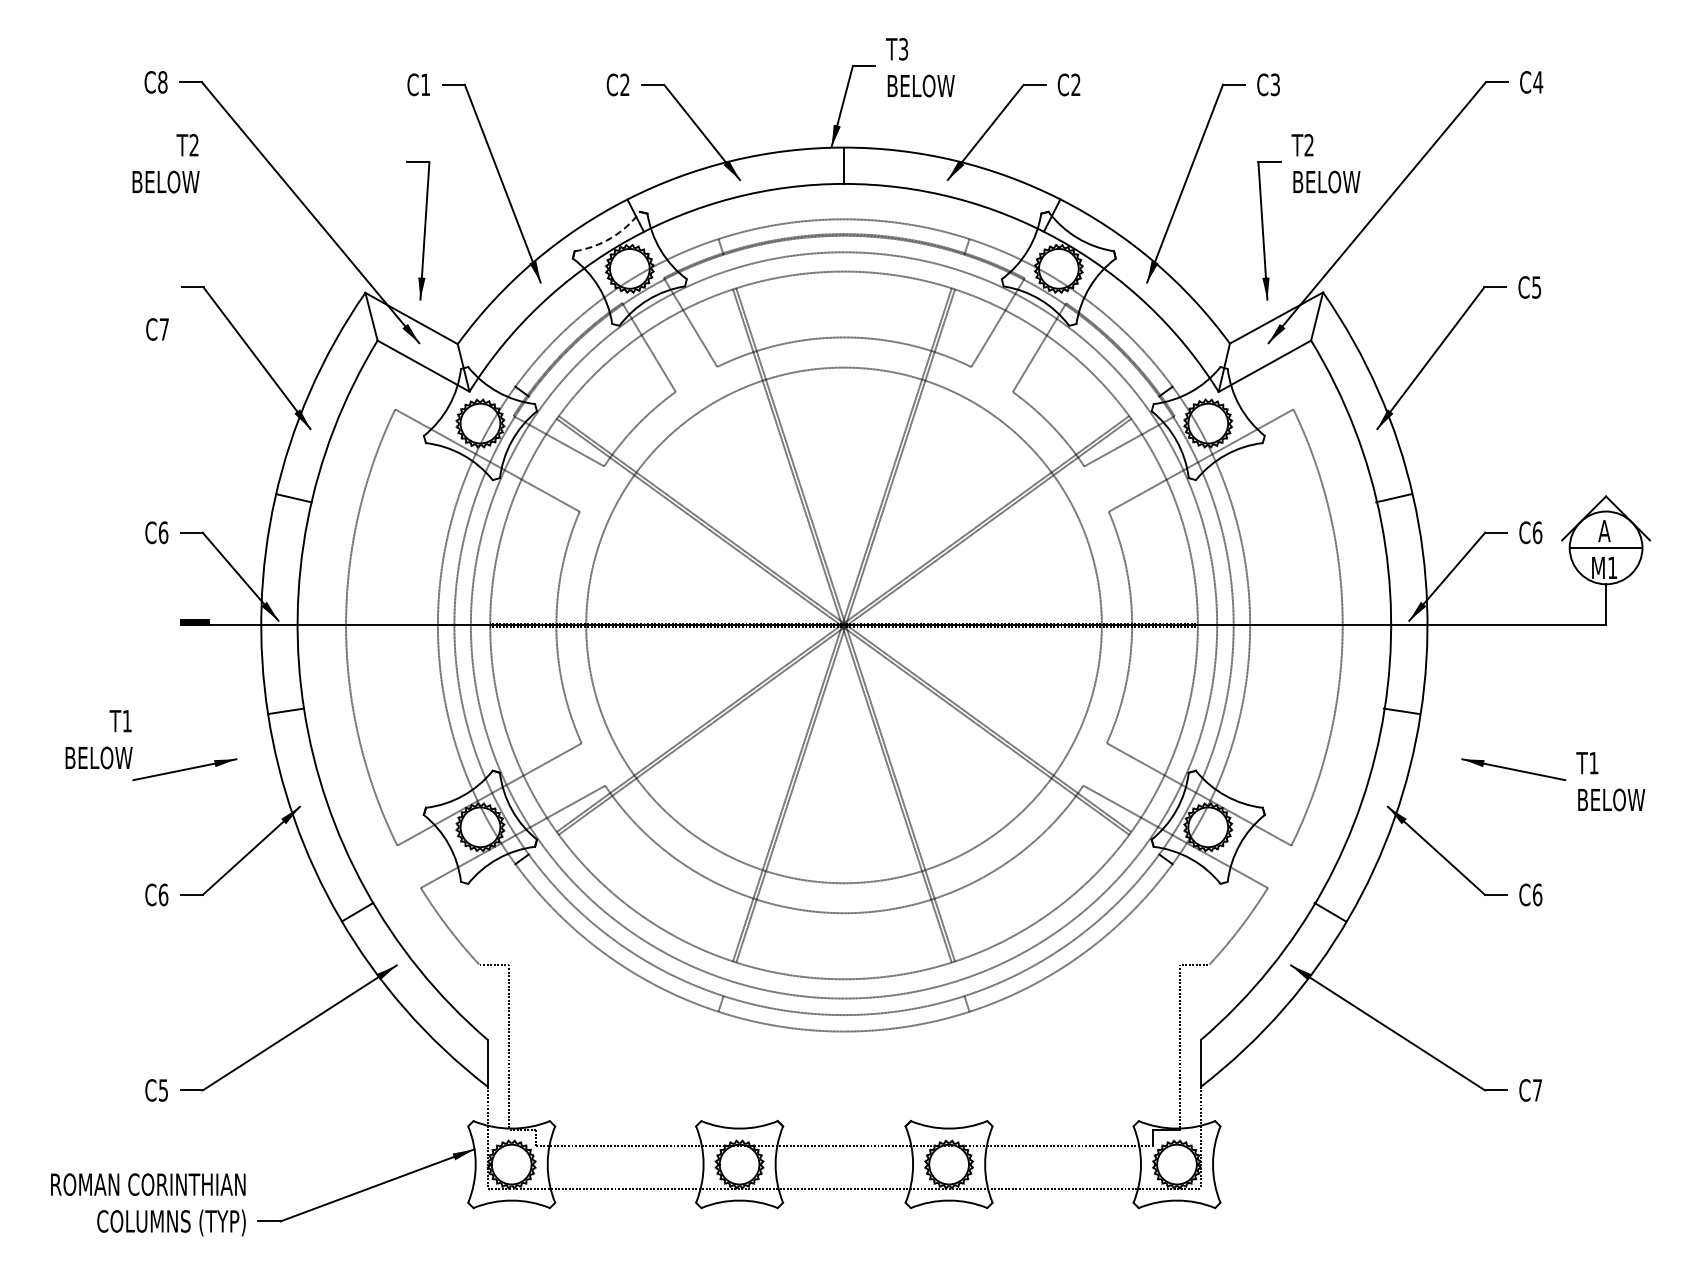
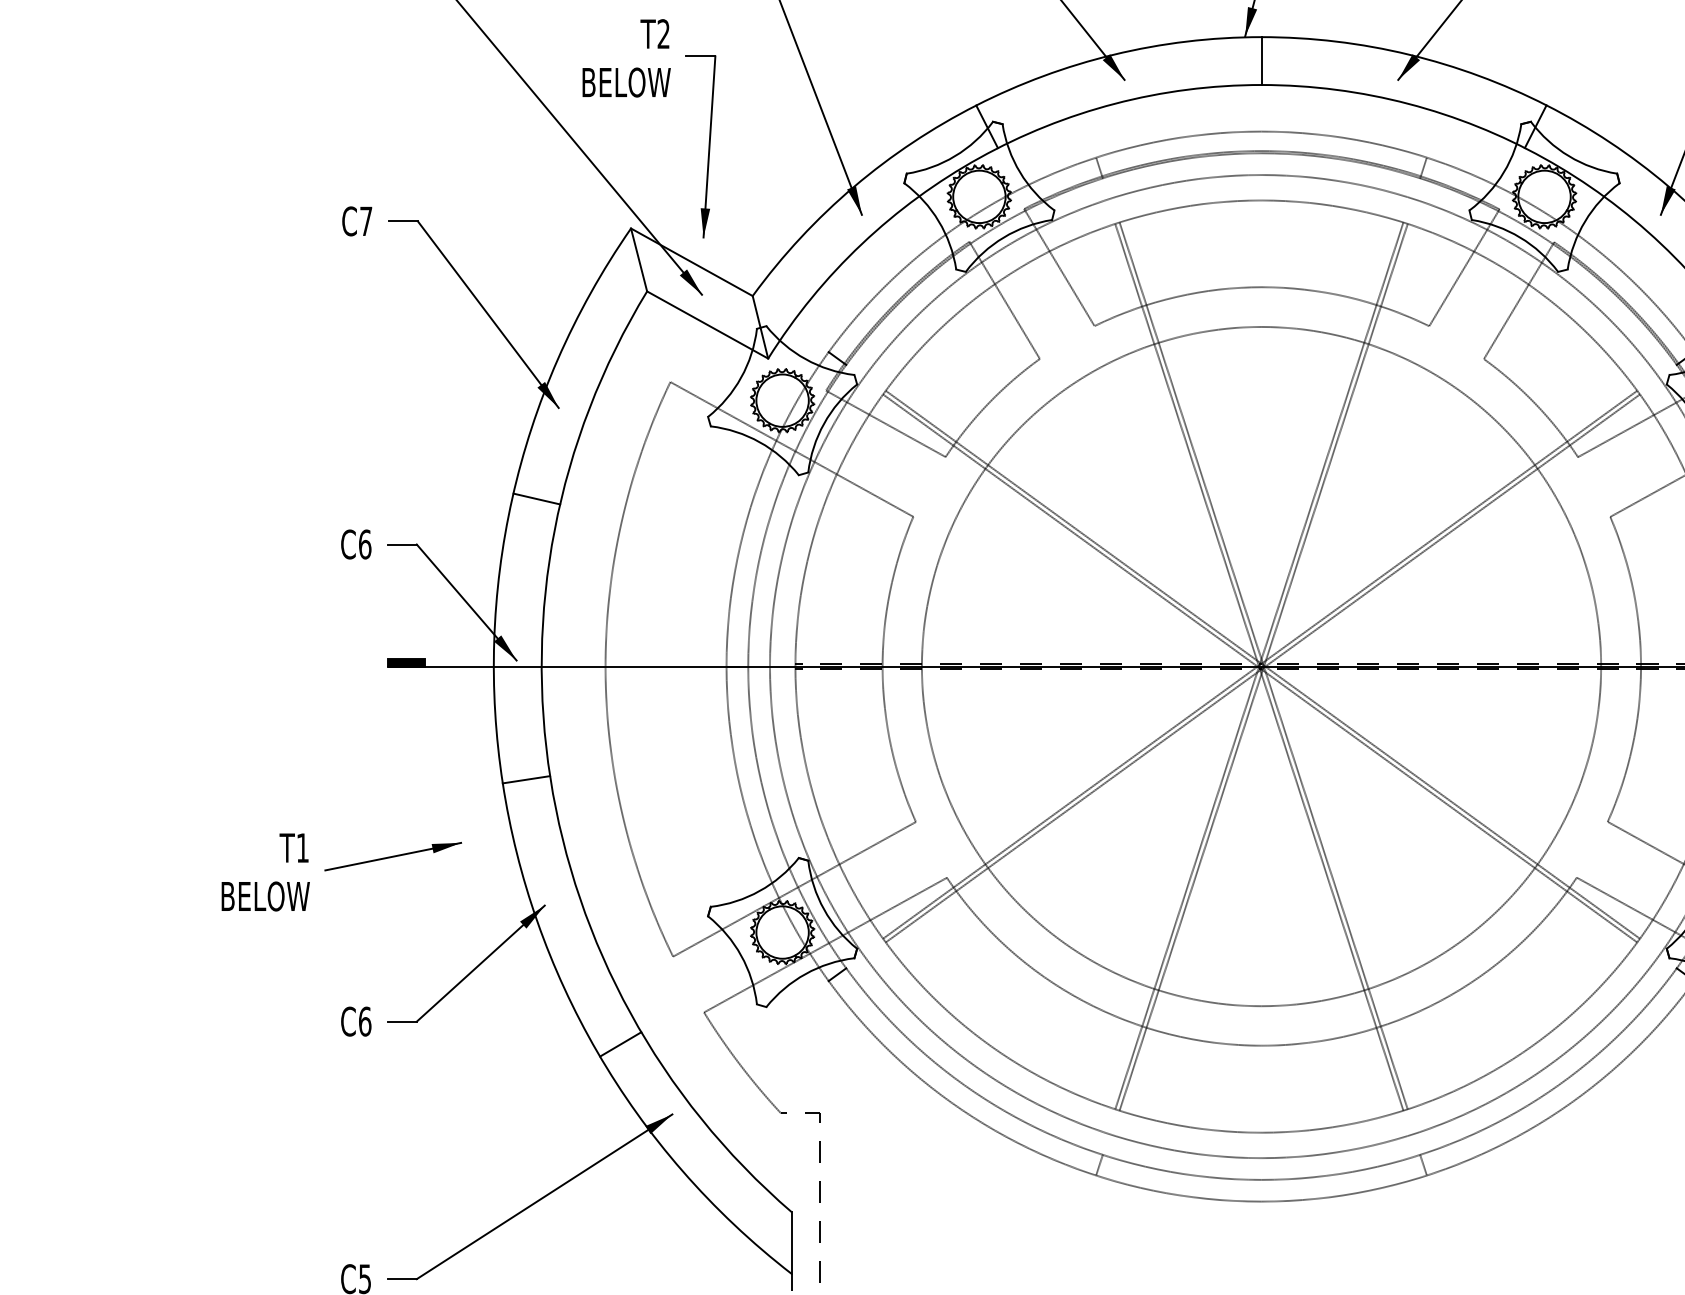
text: (165, 163) -> (625, 58), moved
arc: (611, 237) -> (955, 155), dashed -> solid
text: (157, 329) -> (357, 221), moved
text: (98, 739) -> (264, 872), moved

